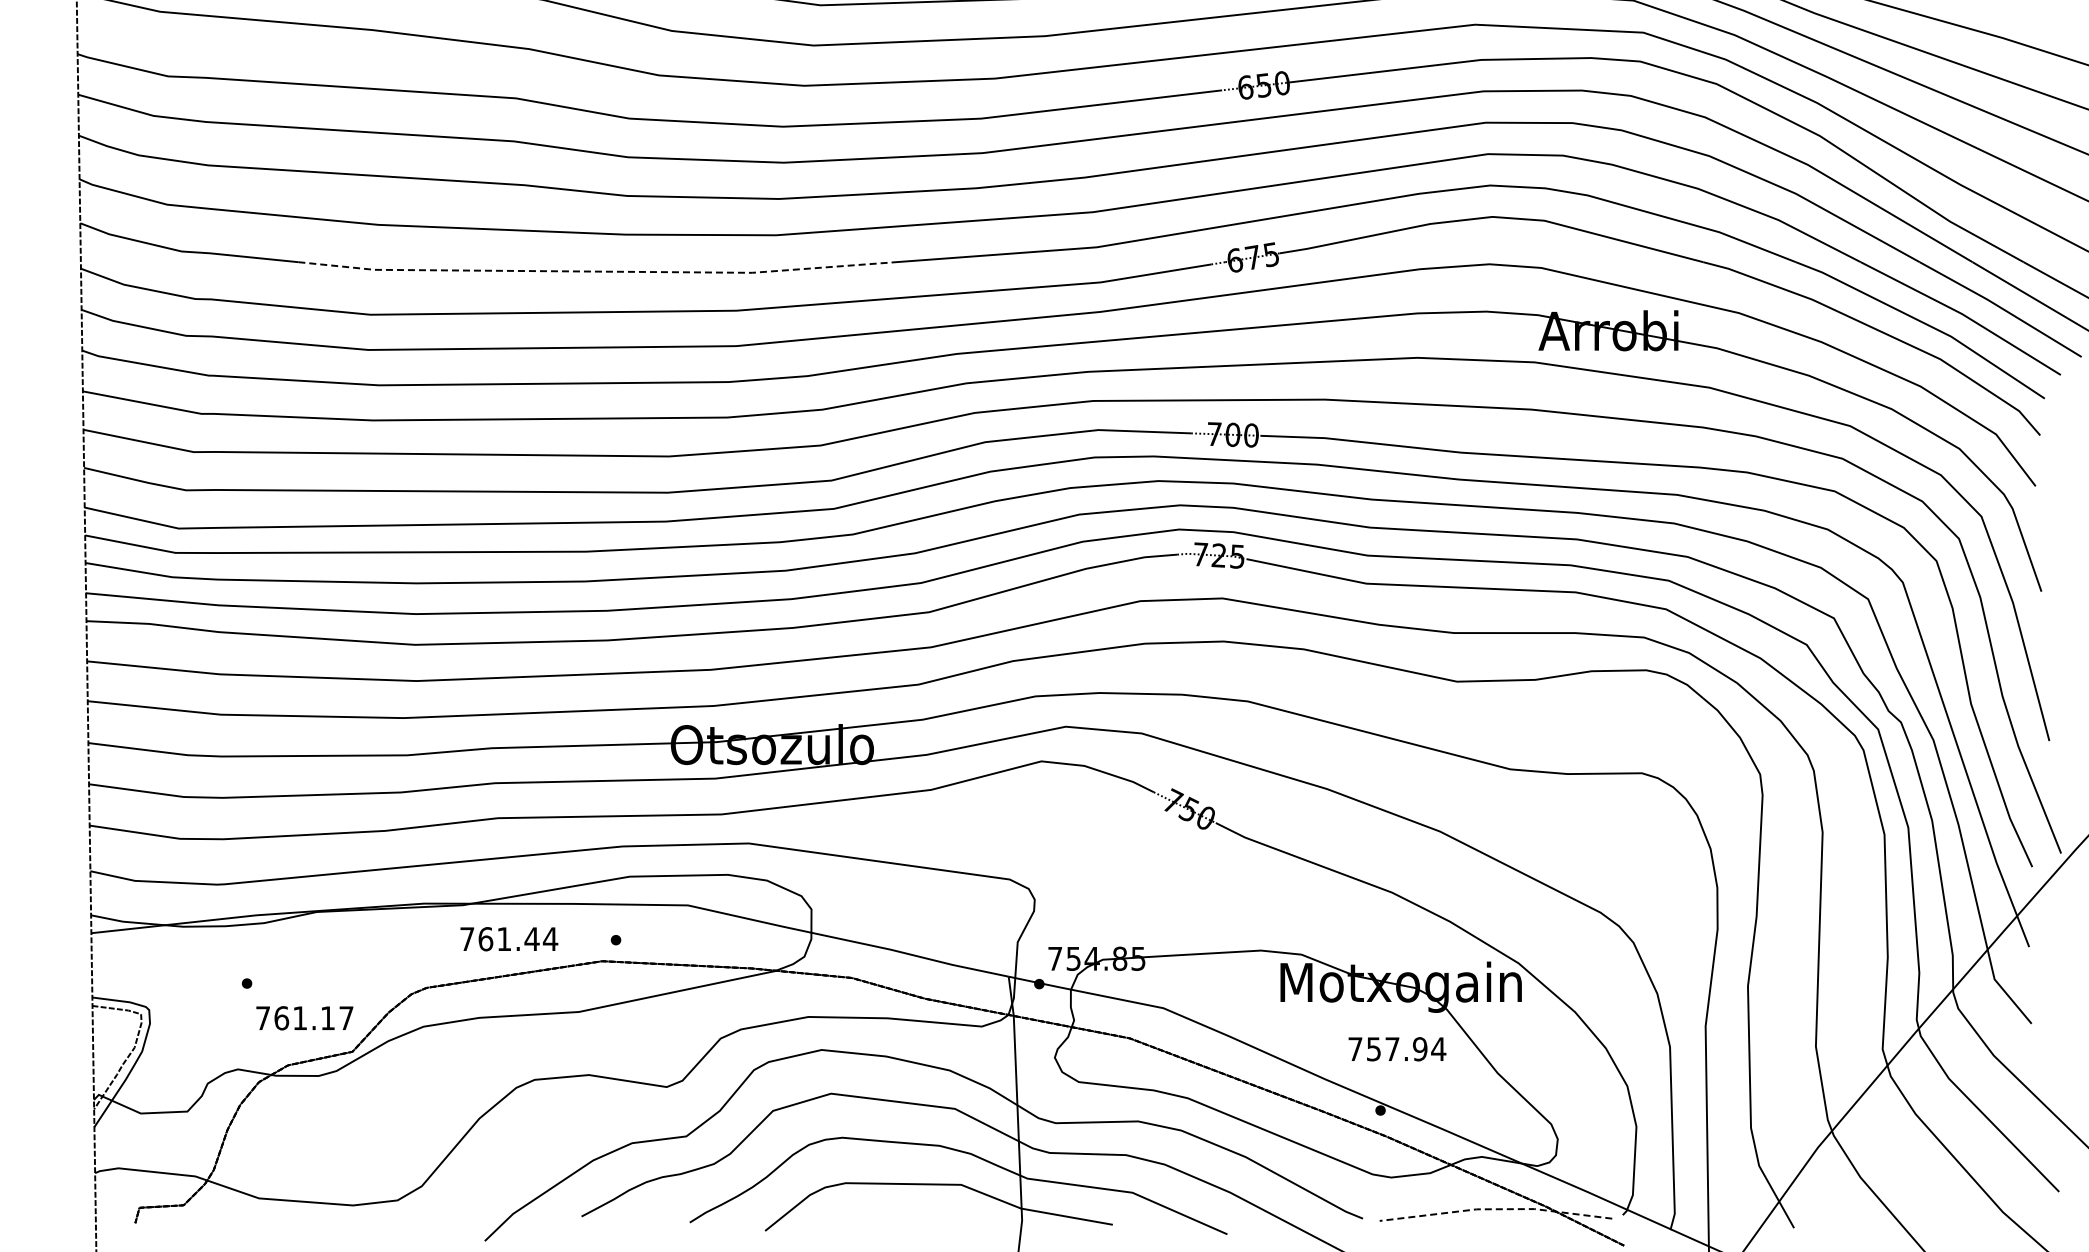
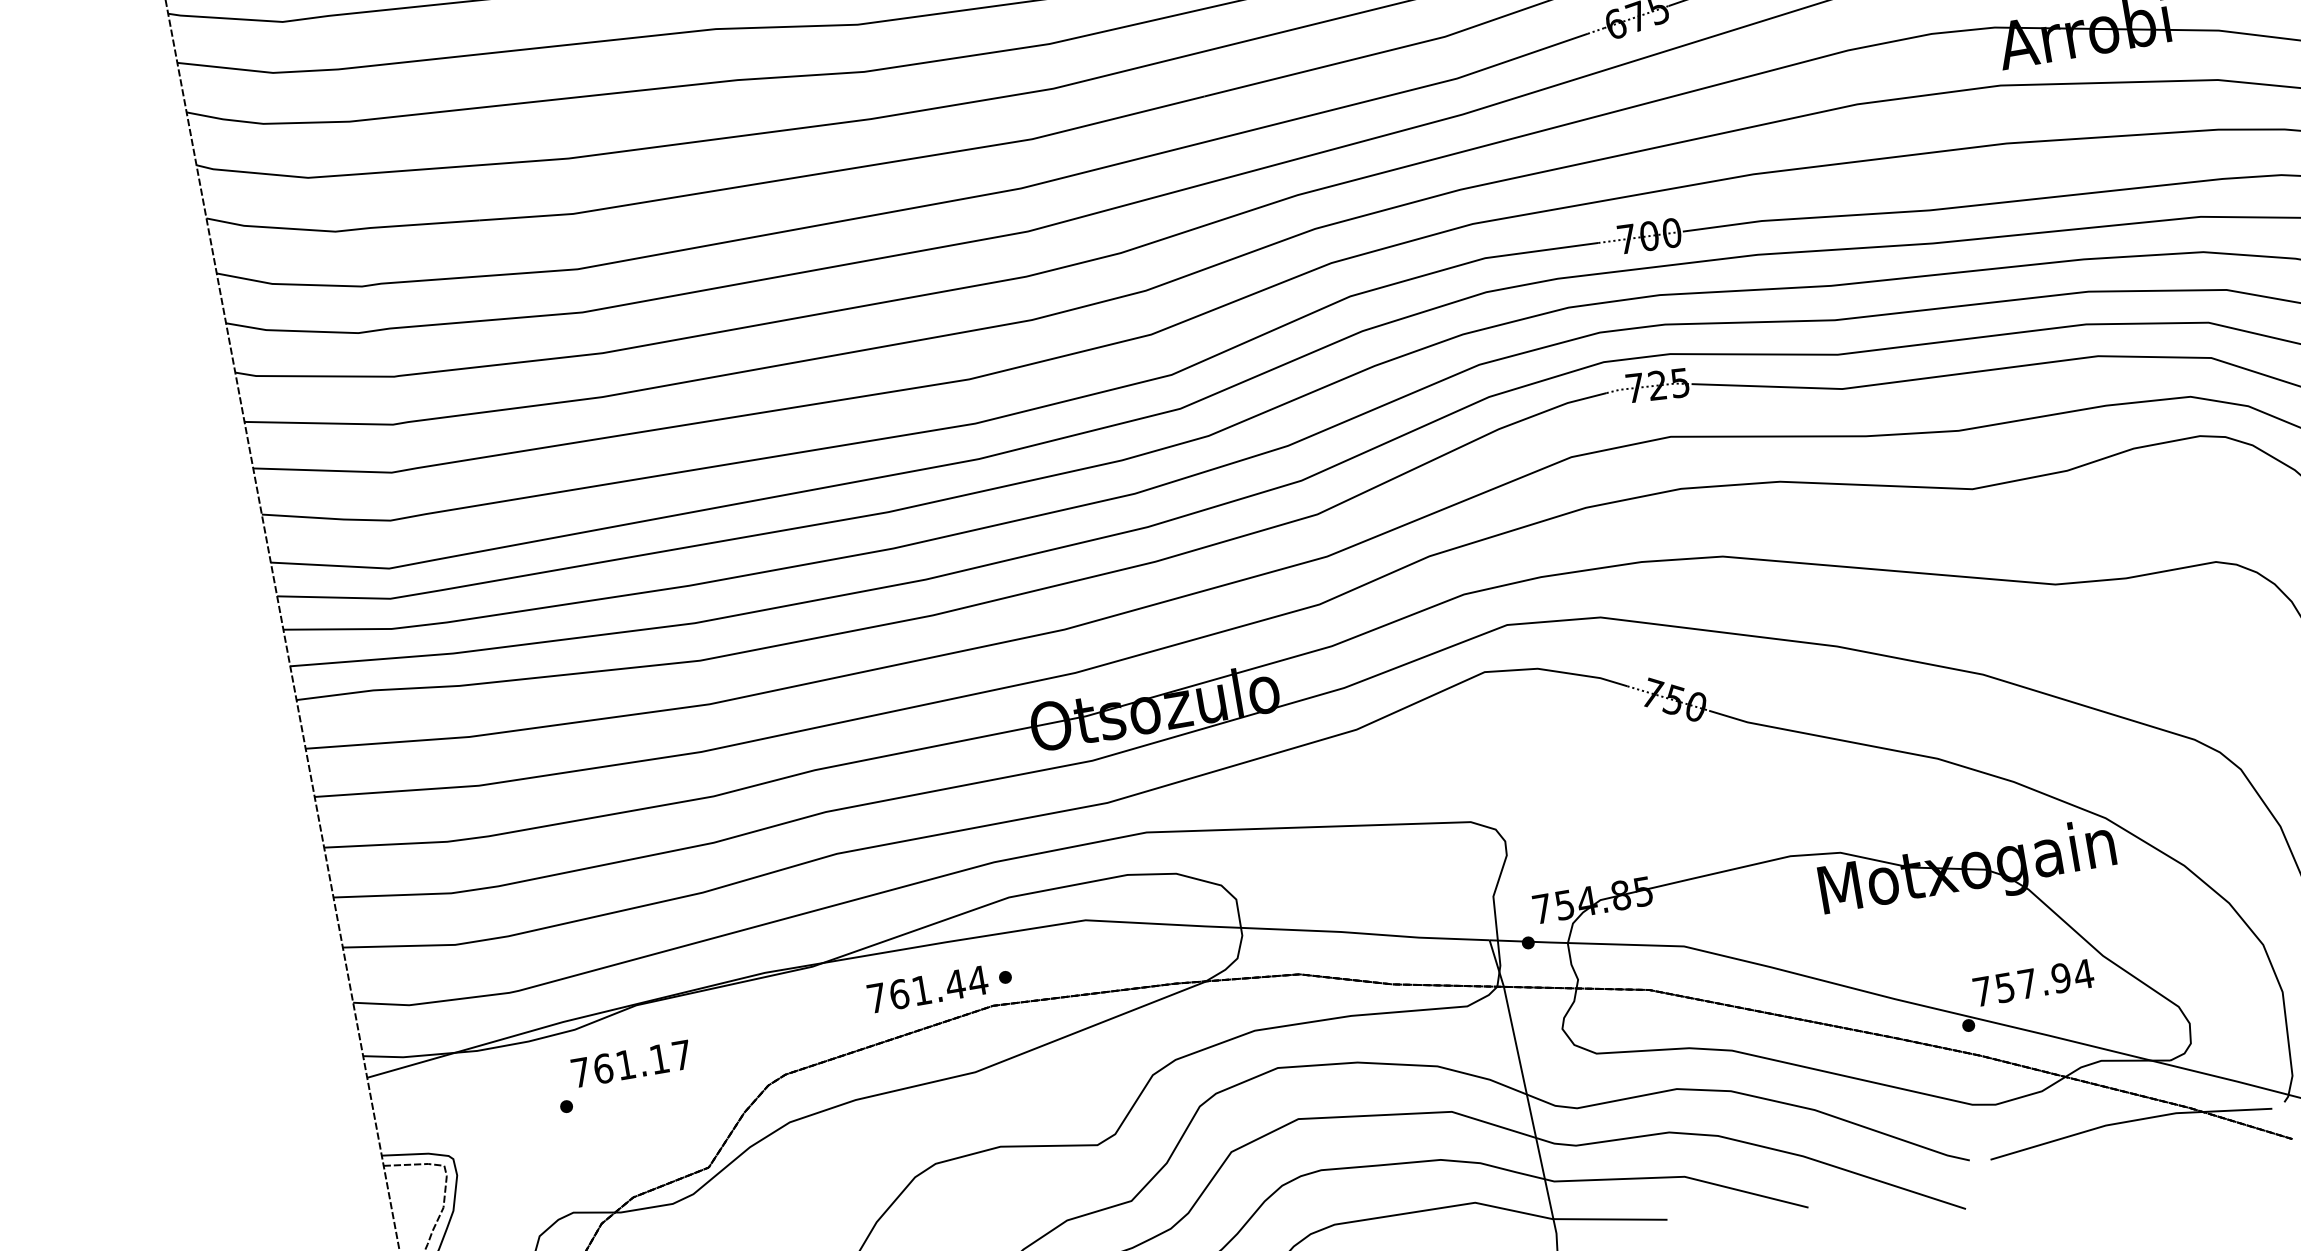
line: (597, 271) -> (844, 169), dashed -> solid
text: (509, 939) -> (928, 989), moved
text: (304, 1018) -> (631, 1064), moved
text: (1397, 1049) -> (2033, 983), moved
line: (1495, 1209) -> (2128, 1121), dashed -> solid

